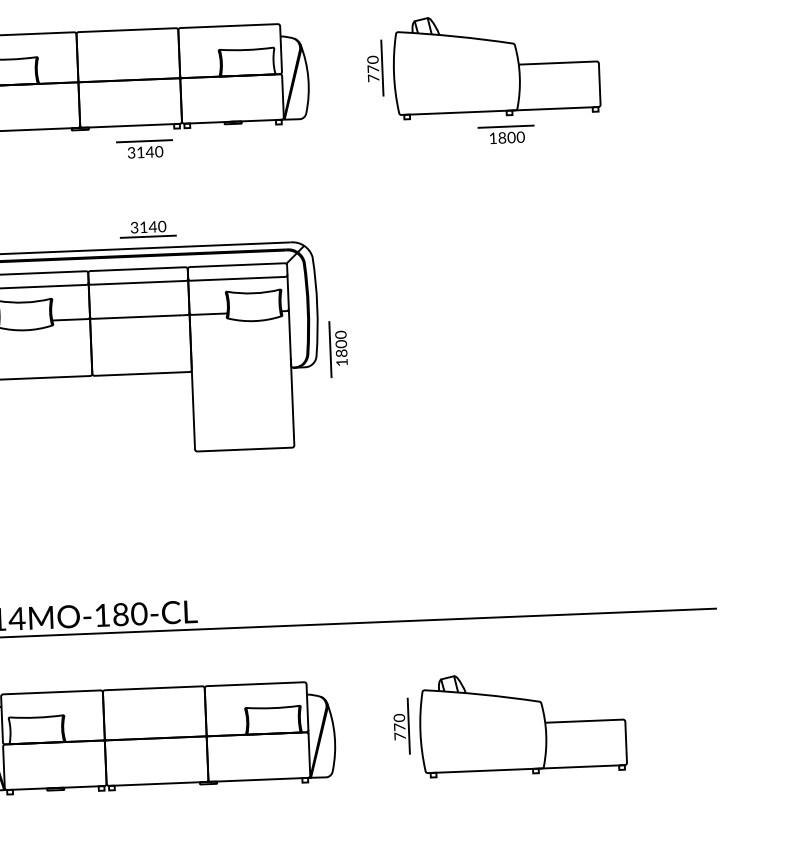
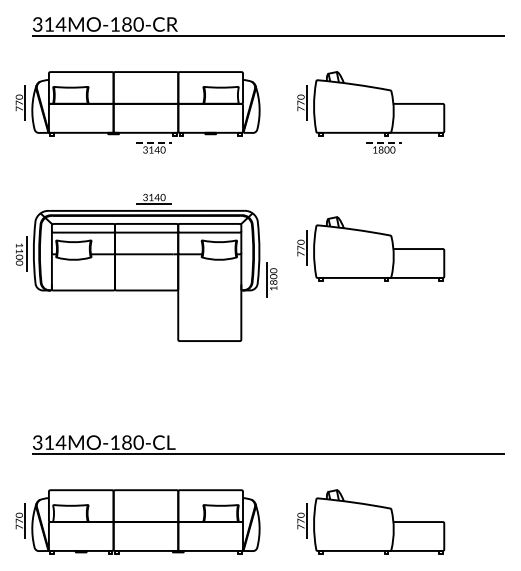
line: (507, 125) -> (384, 142), solid -> dashed
line: (145, 140) -> (154, 142), solid -> dashed
part: (493, 293) -> (371, 248), added

